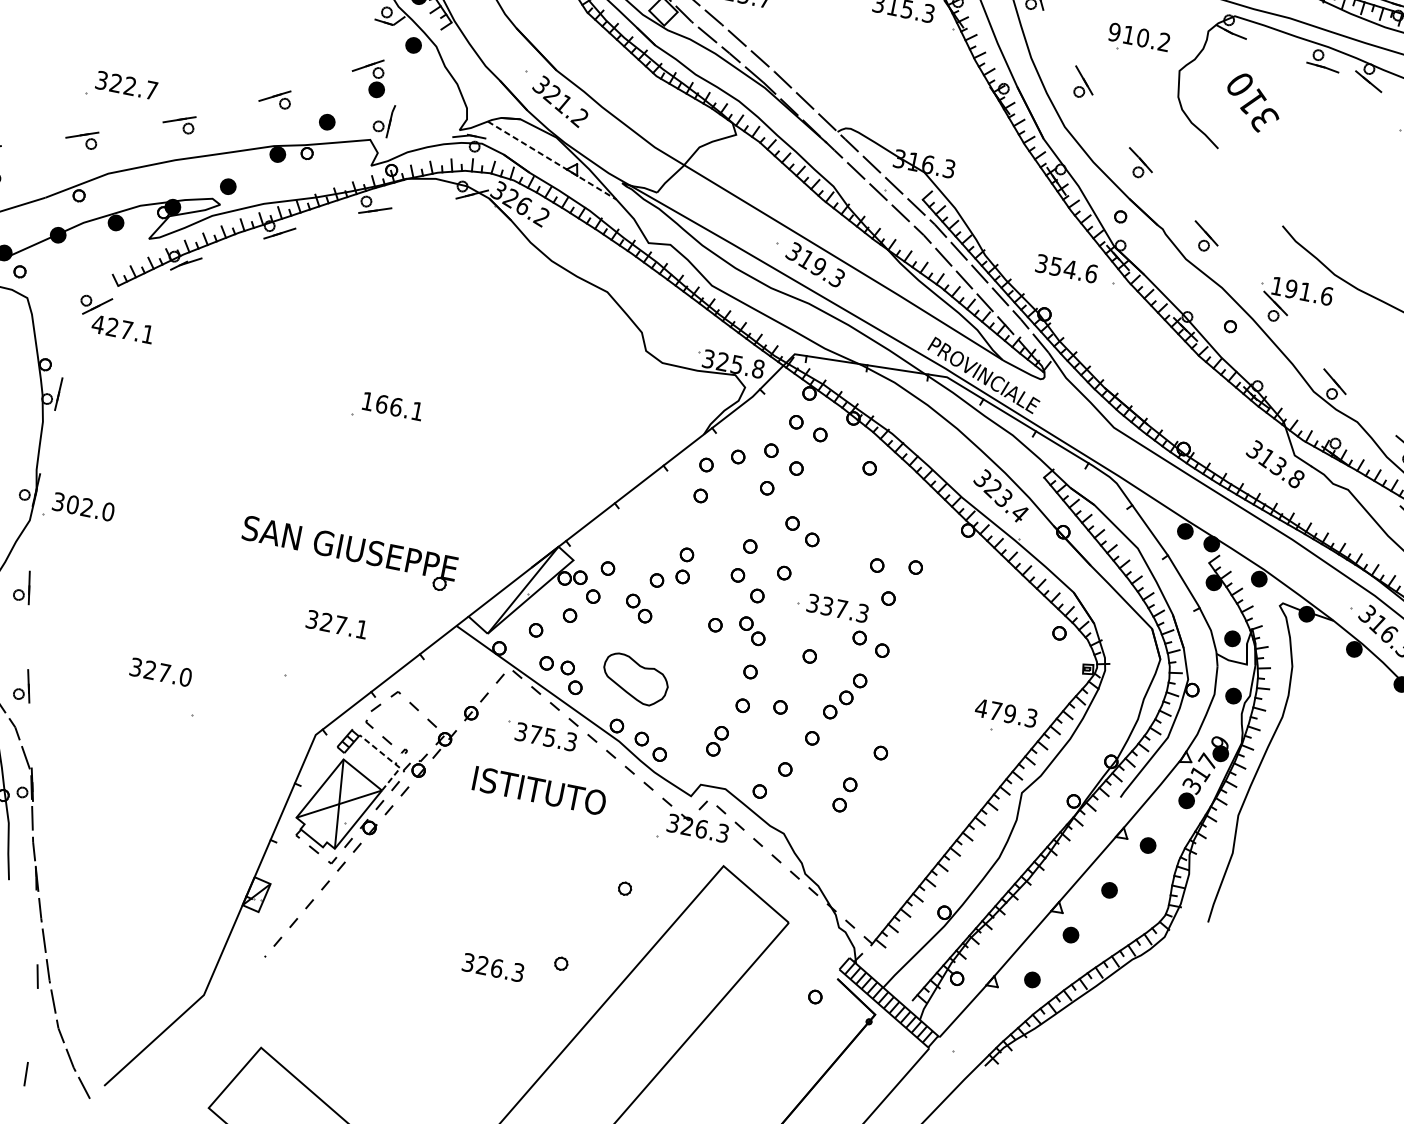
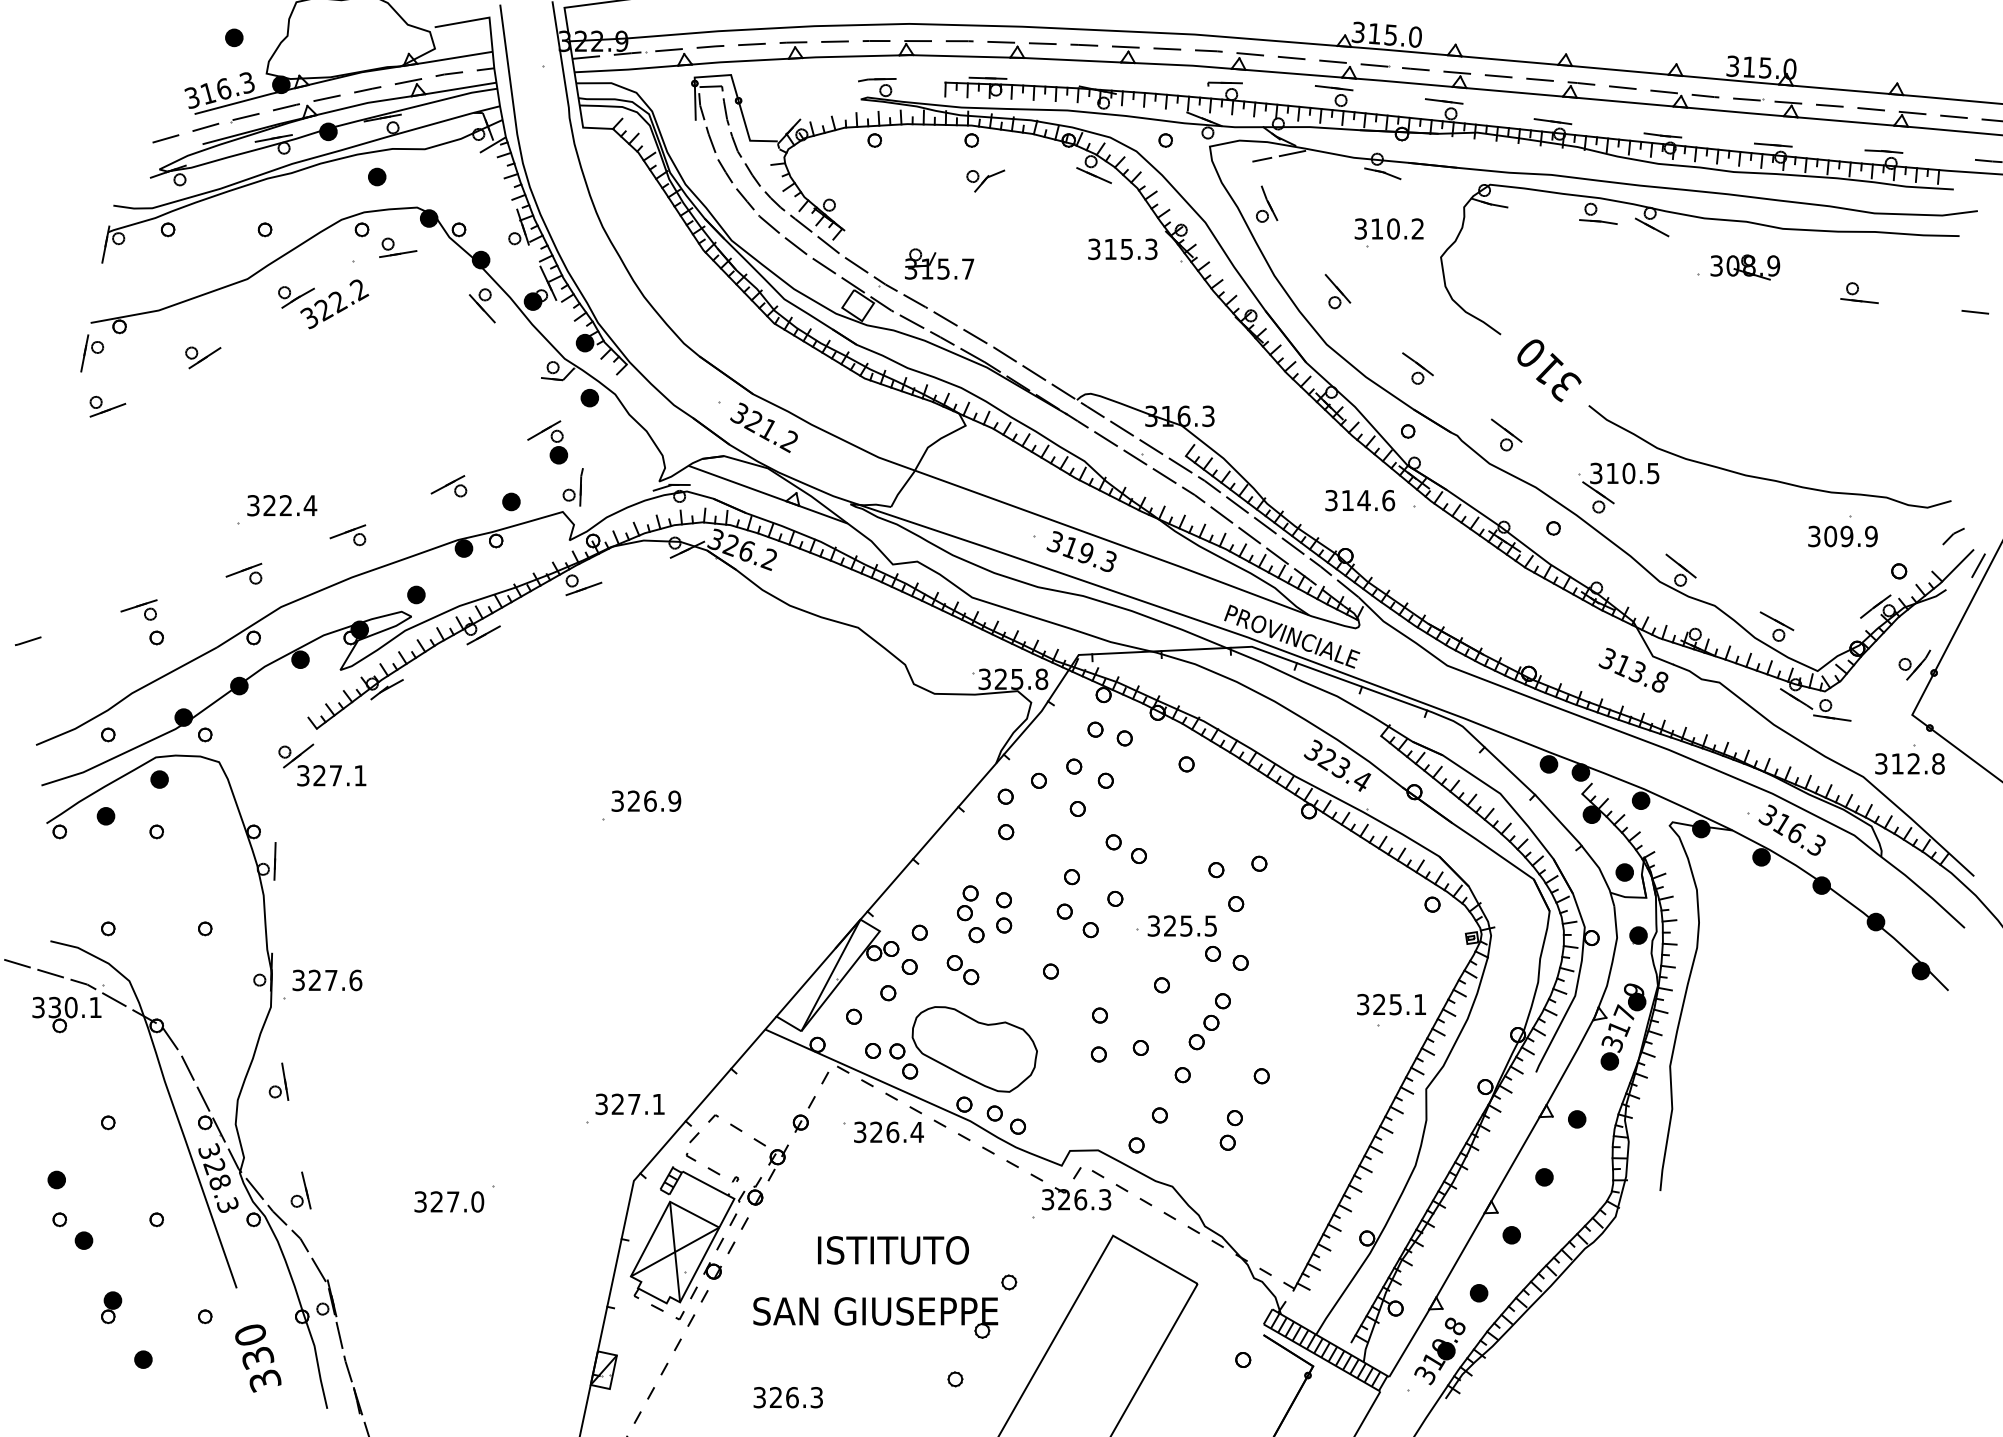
text: (1114, 31) -> (1360, 228), 910.2 -> 310.2
text: (151, 90) -> (310, 505), 322.7 -> 322.4
text: (1253, 103) -> (1549, 370), moved
line: (552, 160) -> (768, 494), dashed -> solid
text: (1055, 266) -> (1347, 500), 354.6 -> 314.6
text: (1301, 291) -> (1624, 473), 191.6 -> 310.5
text: (98, 324) -> (303, 775), 427.1 -> 327.1
text: (392, 405) -> (646, 800), 166.1 -> 326.9
text: (90, 508) -> (335, 980), 302.0 -> 327.6
part: (348, 553) -> (875, 1317), moved
text: (845, 609) -> (1190, 925), 337.3 -> 325.5
text: (336, 624) -> (629, 1104), moved
part: (751, 631) -> (1092, 970), removed
text: (161, 672) -> (449, 1201), moved
part: (635, 679) -> (974, 1049), size x1.67
text: (1006, 713) -> (1391, 1004), 479.3 -> 325.1
text: (552, 738) -> (896, 1132), 375.3 -> 326.4
part: (717, 741) -> (967, 903), moved
line: (391, 760) -> (723, 1192), dashed -> solid
text: (539, 791) -> (893, 1250), moved
text: (492, 967) -> (787, 1397), moved
part: (987, 1023) -> (1439, 1351), added

